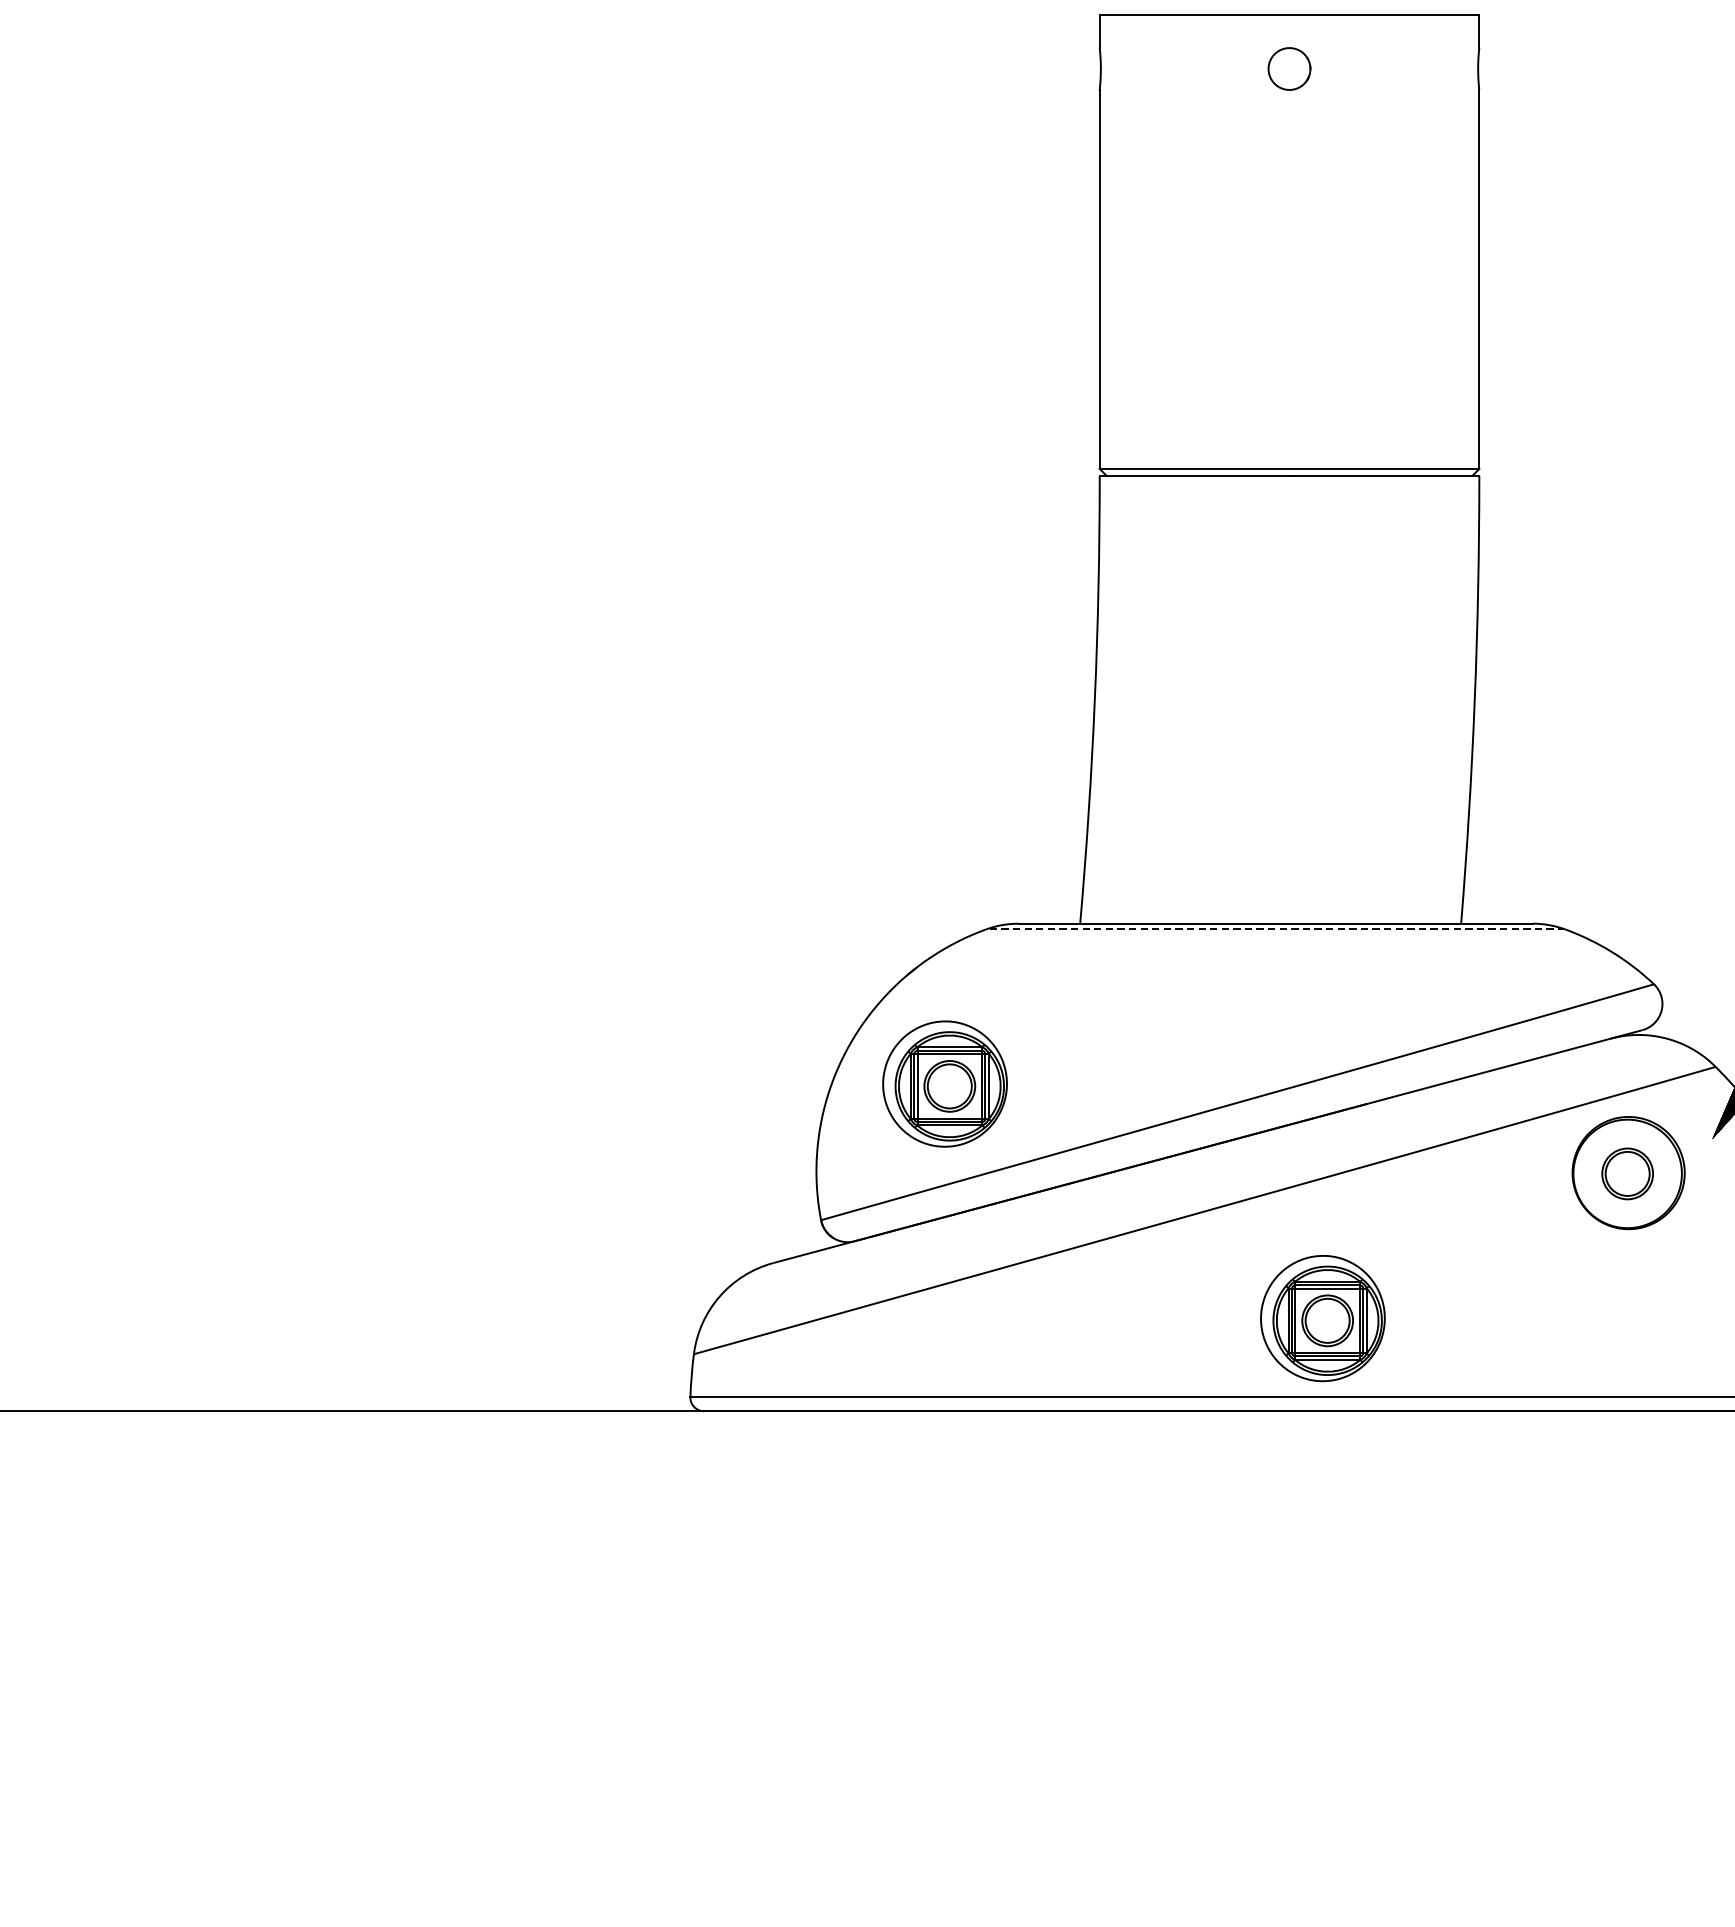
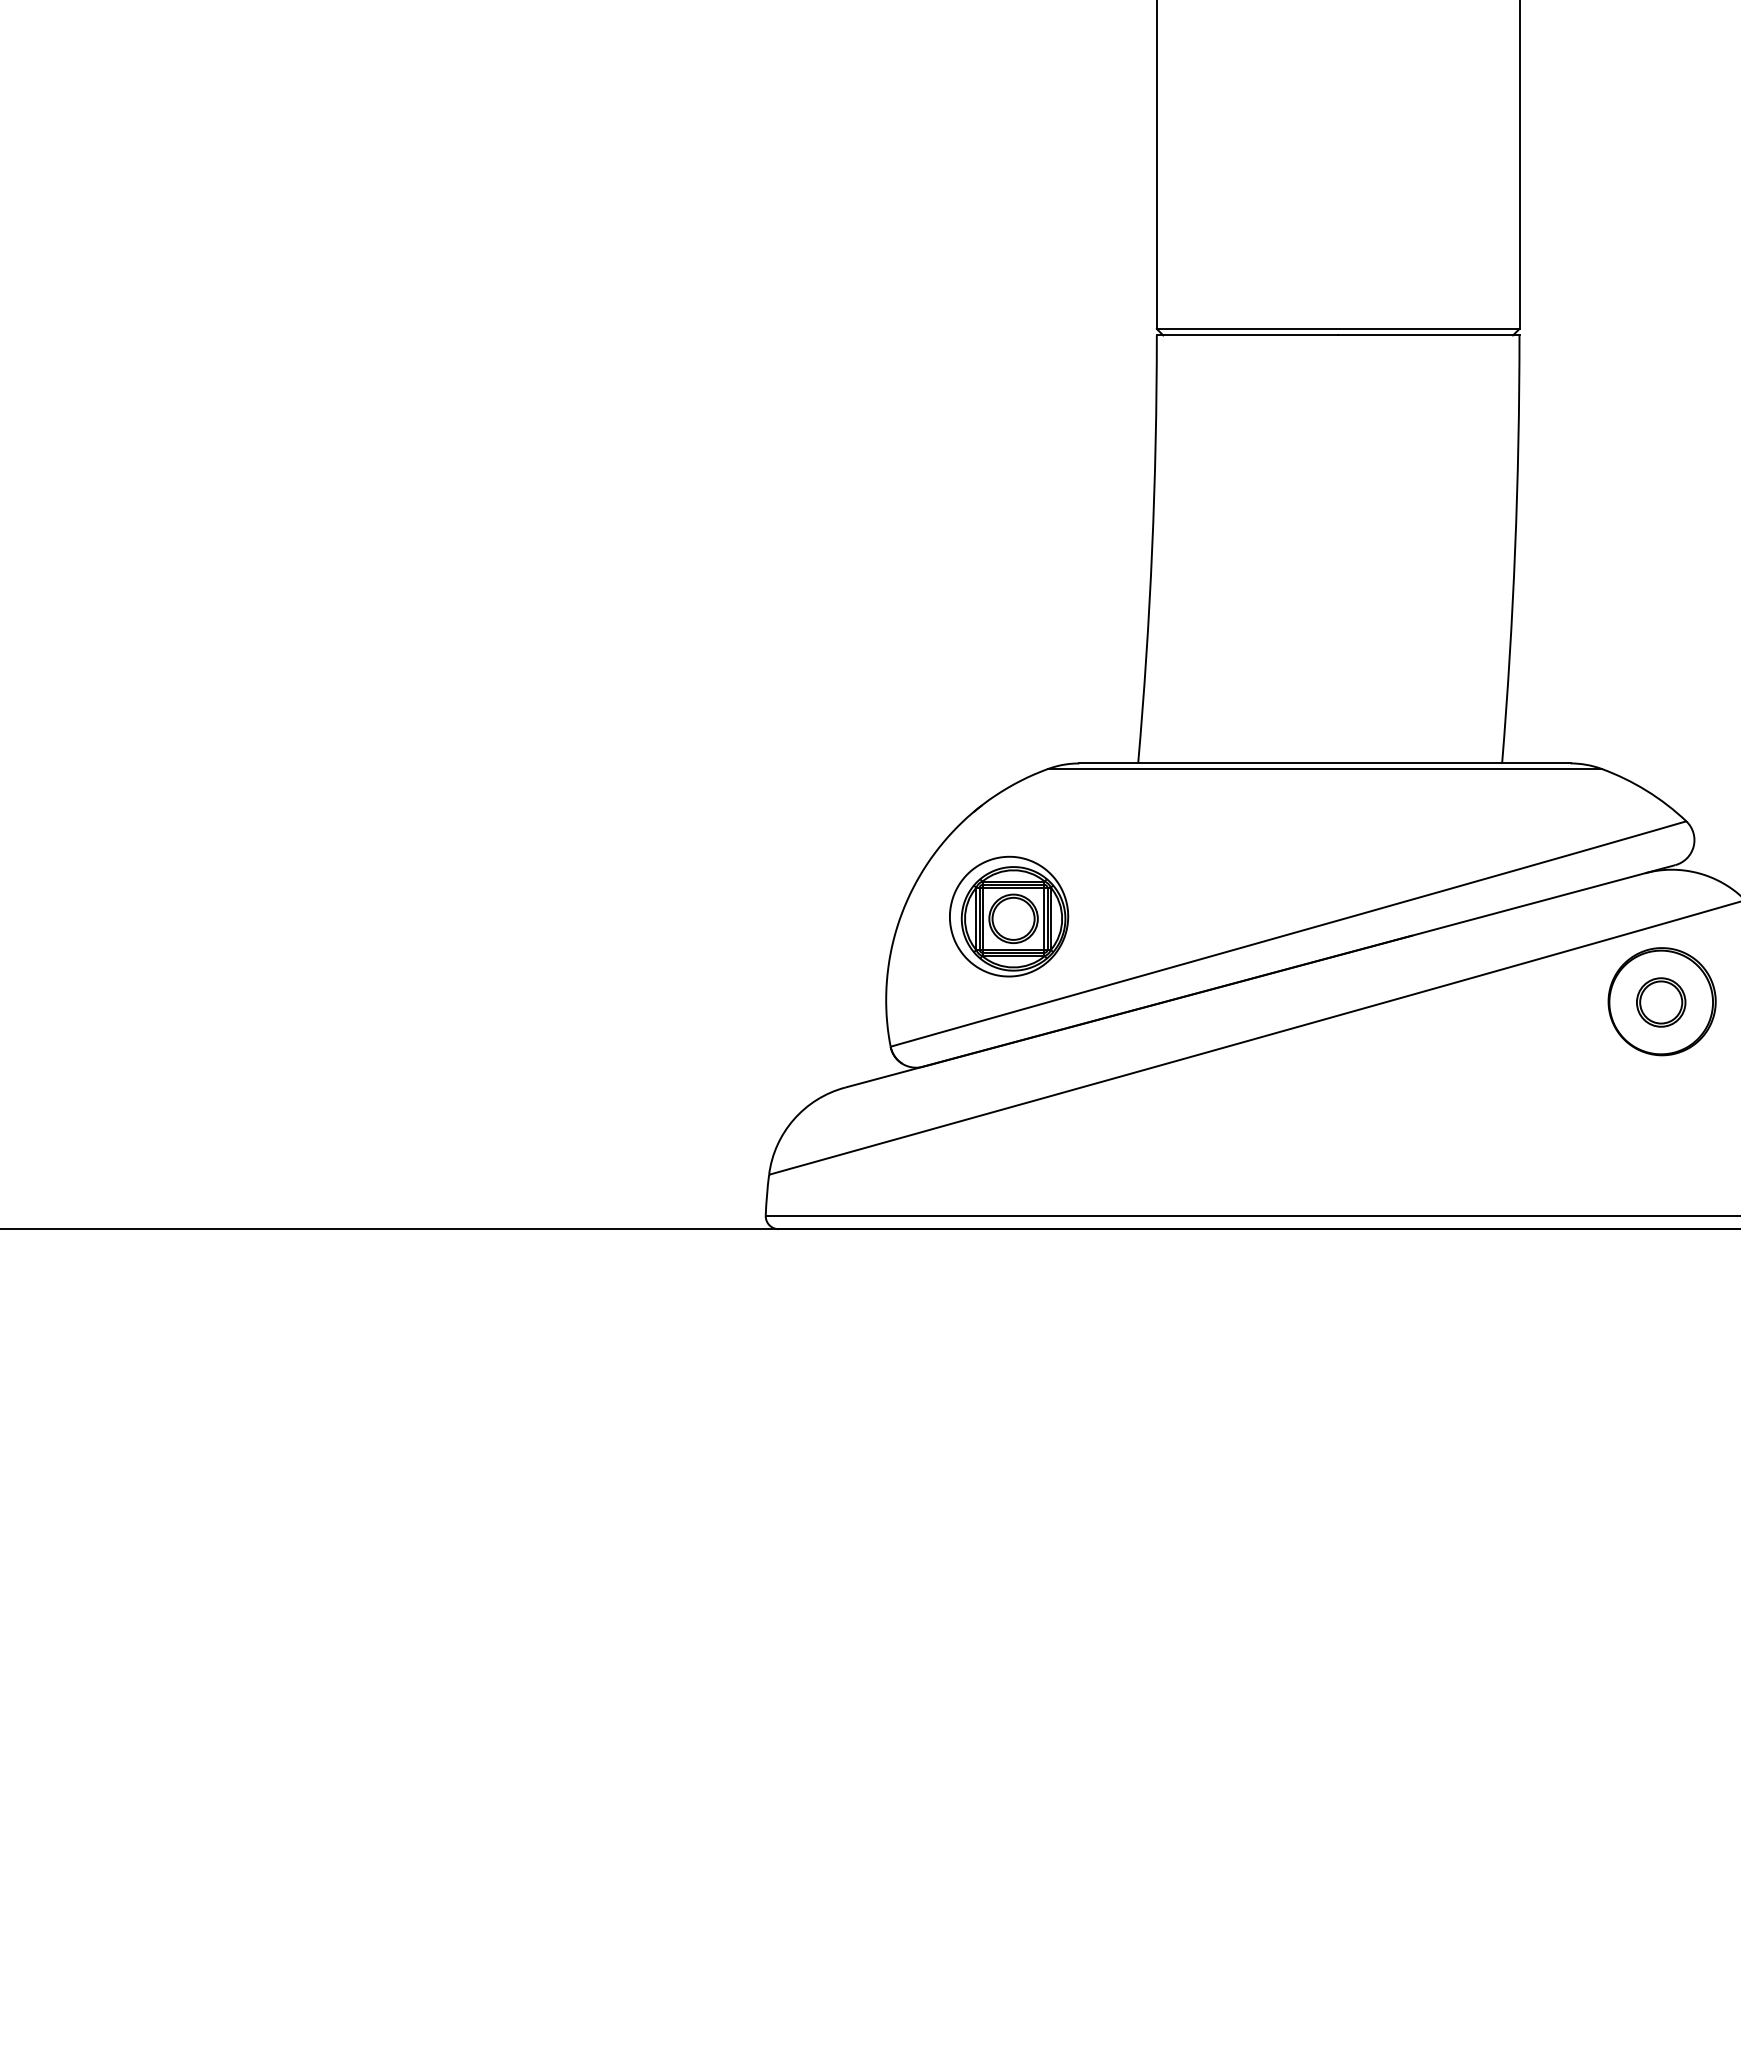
line: (1275, 929) -> (1324, 768), dashed -> solid
part: (1323, 1318) -> (1370, 1140), removed

